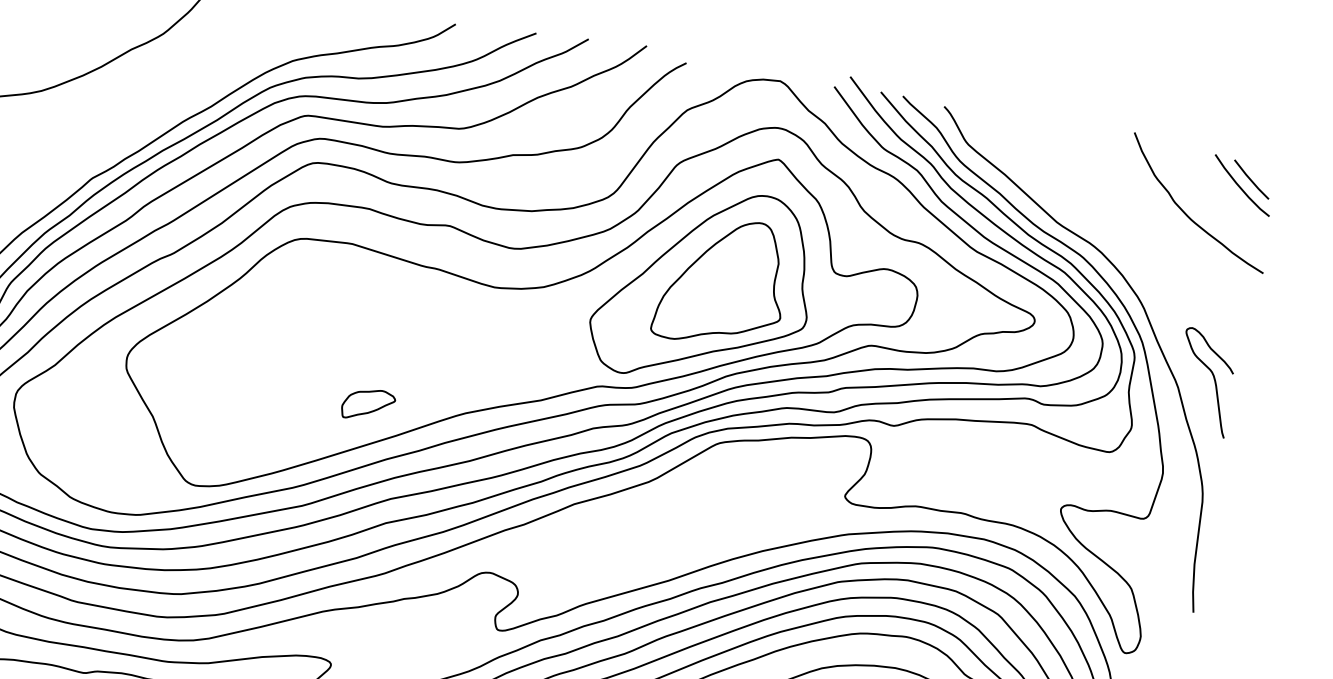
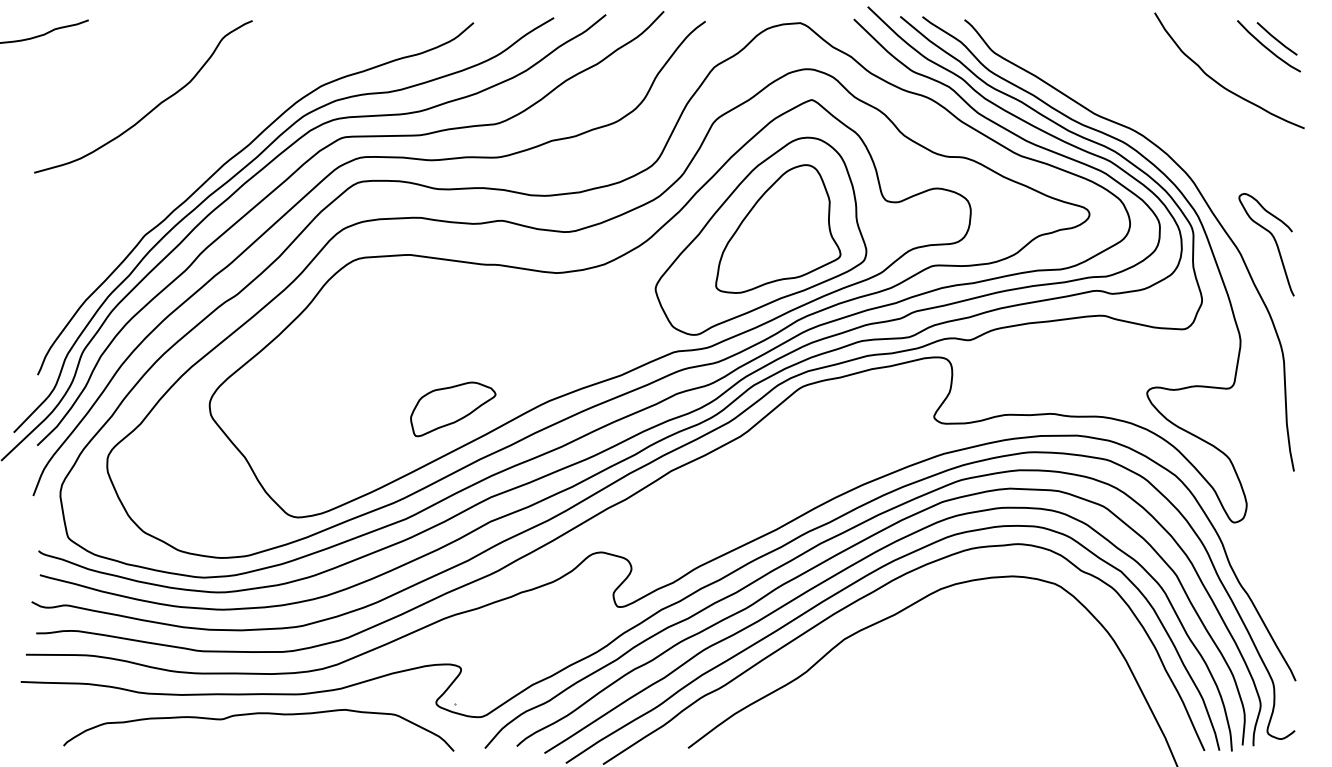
part: (368, 405) -> (453, 409), size x1.67

